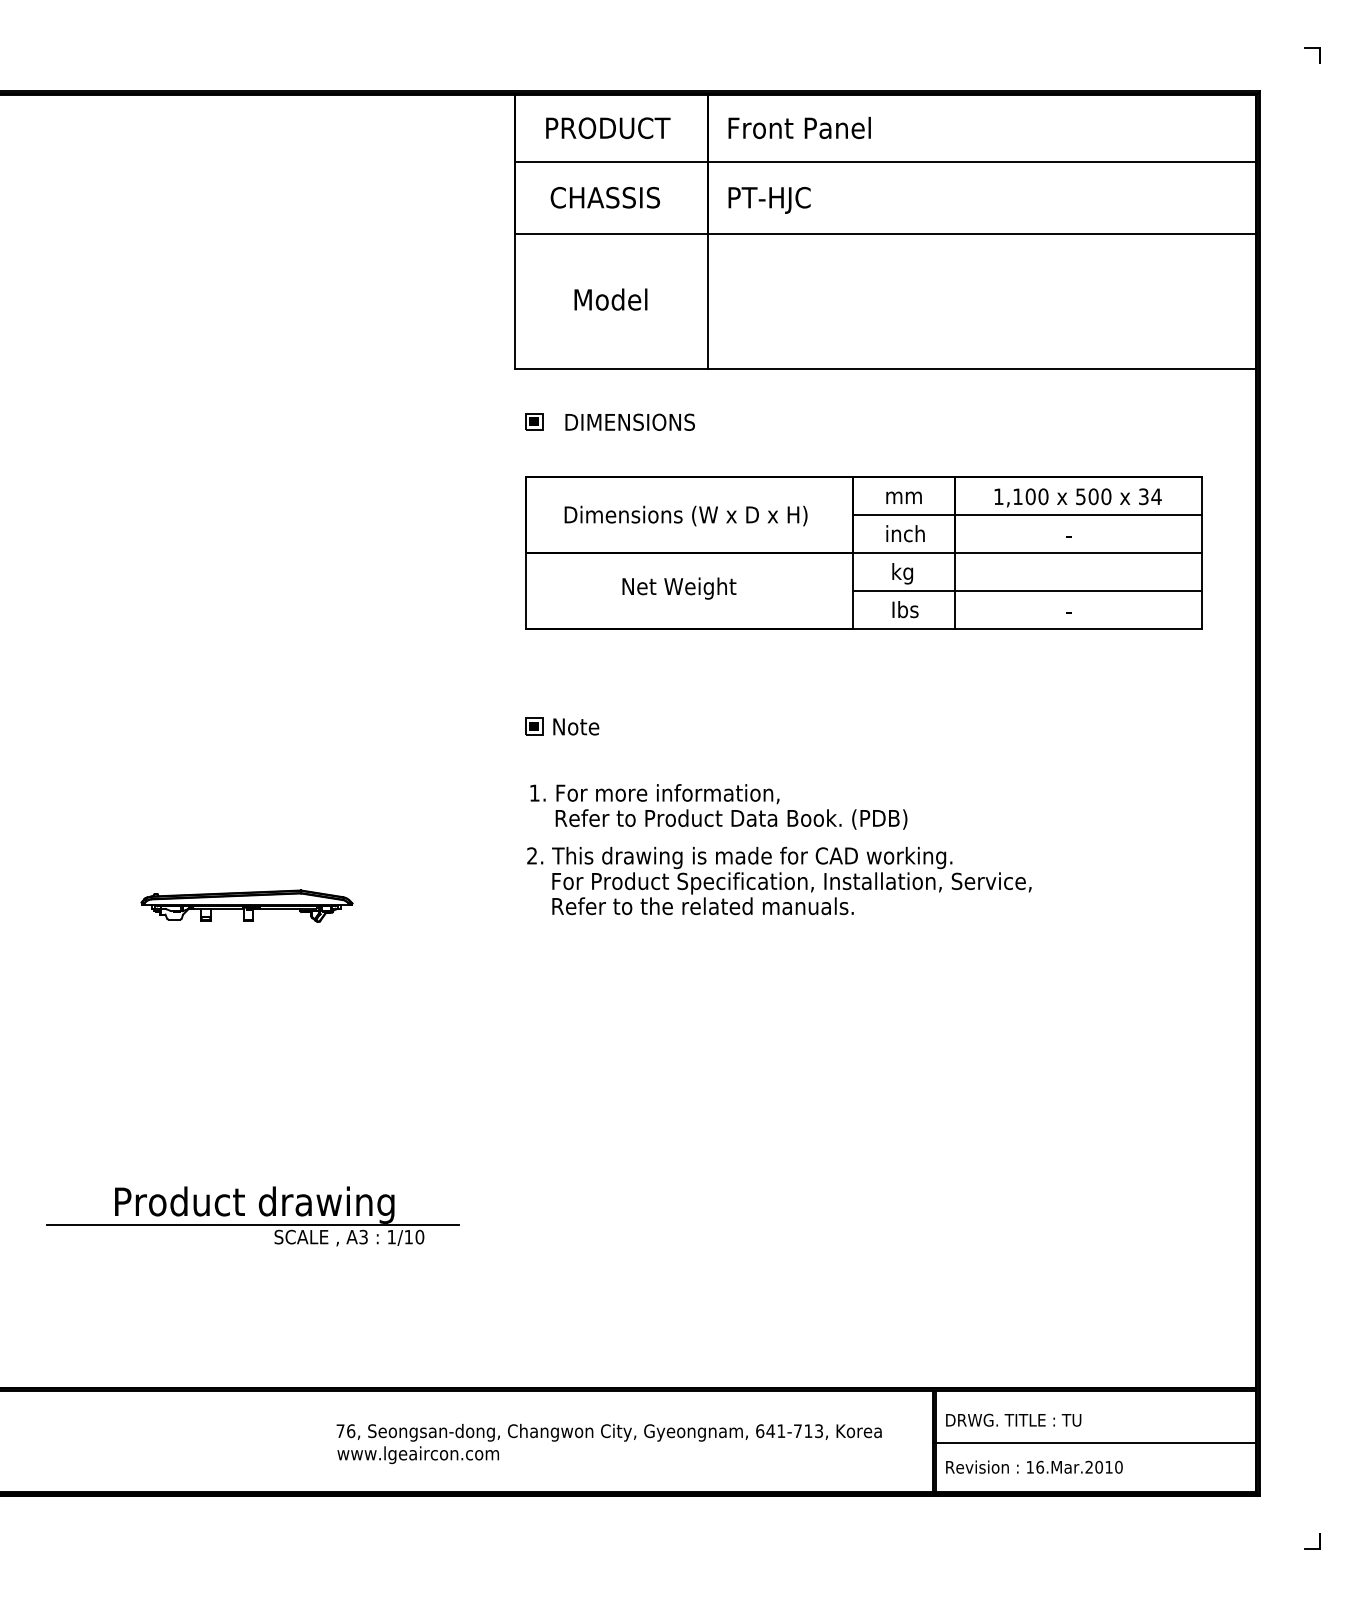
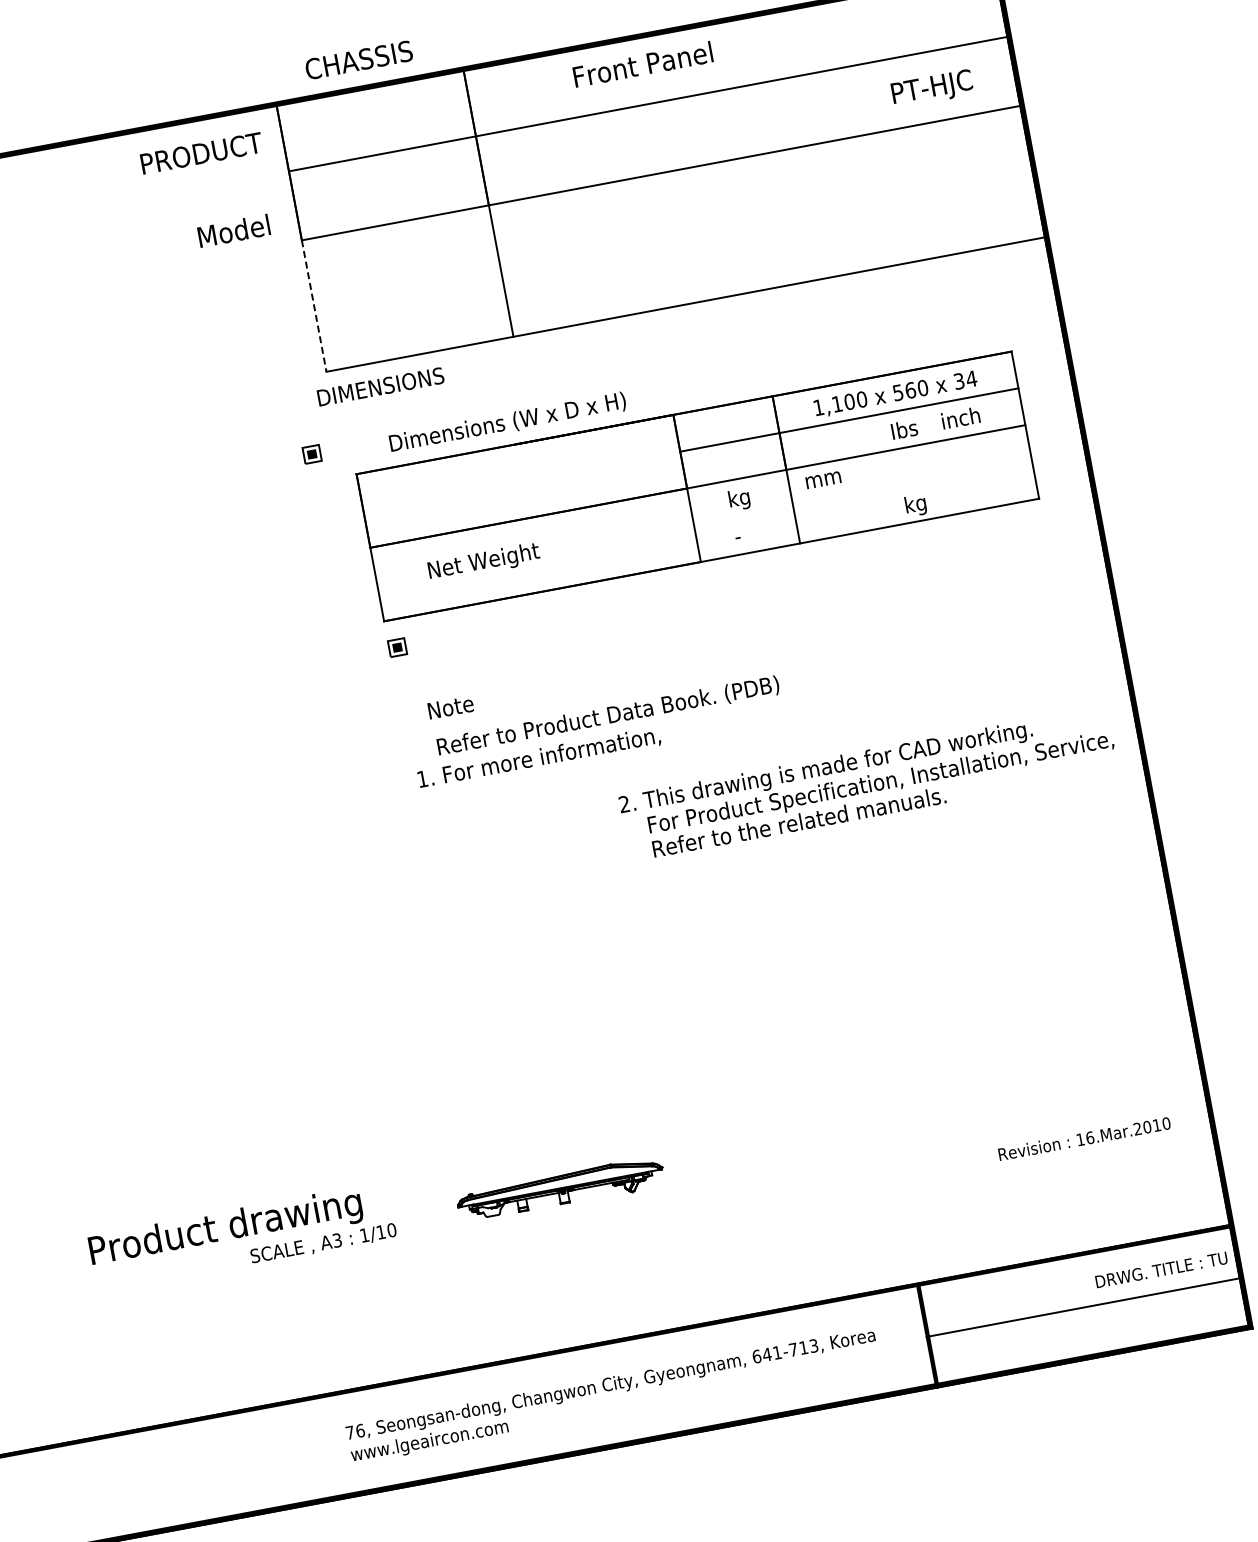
text: (799, 127) -> (642, 64), moved
text: (608, 128) -> (202, 153), moved
text: (604, 197) -> (358, 60), moved
text: (769, 200) -> (932, 89), moved
text: (610, 299) -> (233, 230), moved
line: (514, 301) -> (313, 306), solid -> dashed
part: (534, 421) -> (312, 453), moved
text: (629, 421) -> (379, 386), moved
text: (1093, 496) -> (910, 390), 500 -> 560
text: (903, 497) -> (822, 479), moved
text: (685, 515) -> (507, 422), moved
text: (905, 533) -> (960, 417), moved
text: (1079, 534) -> (903, 429), - -> Ibs
text: (679, 588) -> (484, 562), moved
line: (1026, 590) -> (862, 493), removed
text: (905, 609) -> (748, 533), Ibs -> -
text: (1076, 612) -> (915, 505), - -> kg
part: (534, 726) -> (397, 647), moved
text: (731, 819) -> (608, 716), moved
text: (779, 880) -> (868, 783), moved
part: (246, 905) -> (560, 1189), moved
line: (252, 1224) -> (227, 1248), removed
text: (1013, 1419) -> (1161, 1269), moved
text: (1034, 1466) -> (1084, 1138), moved

